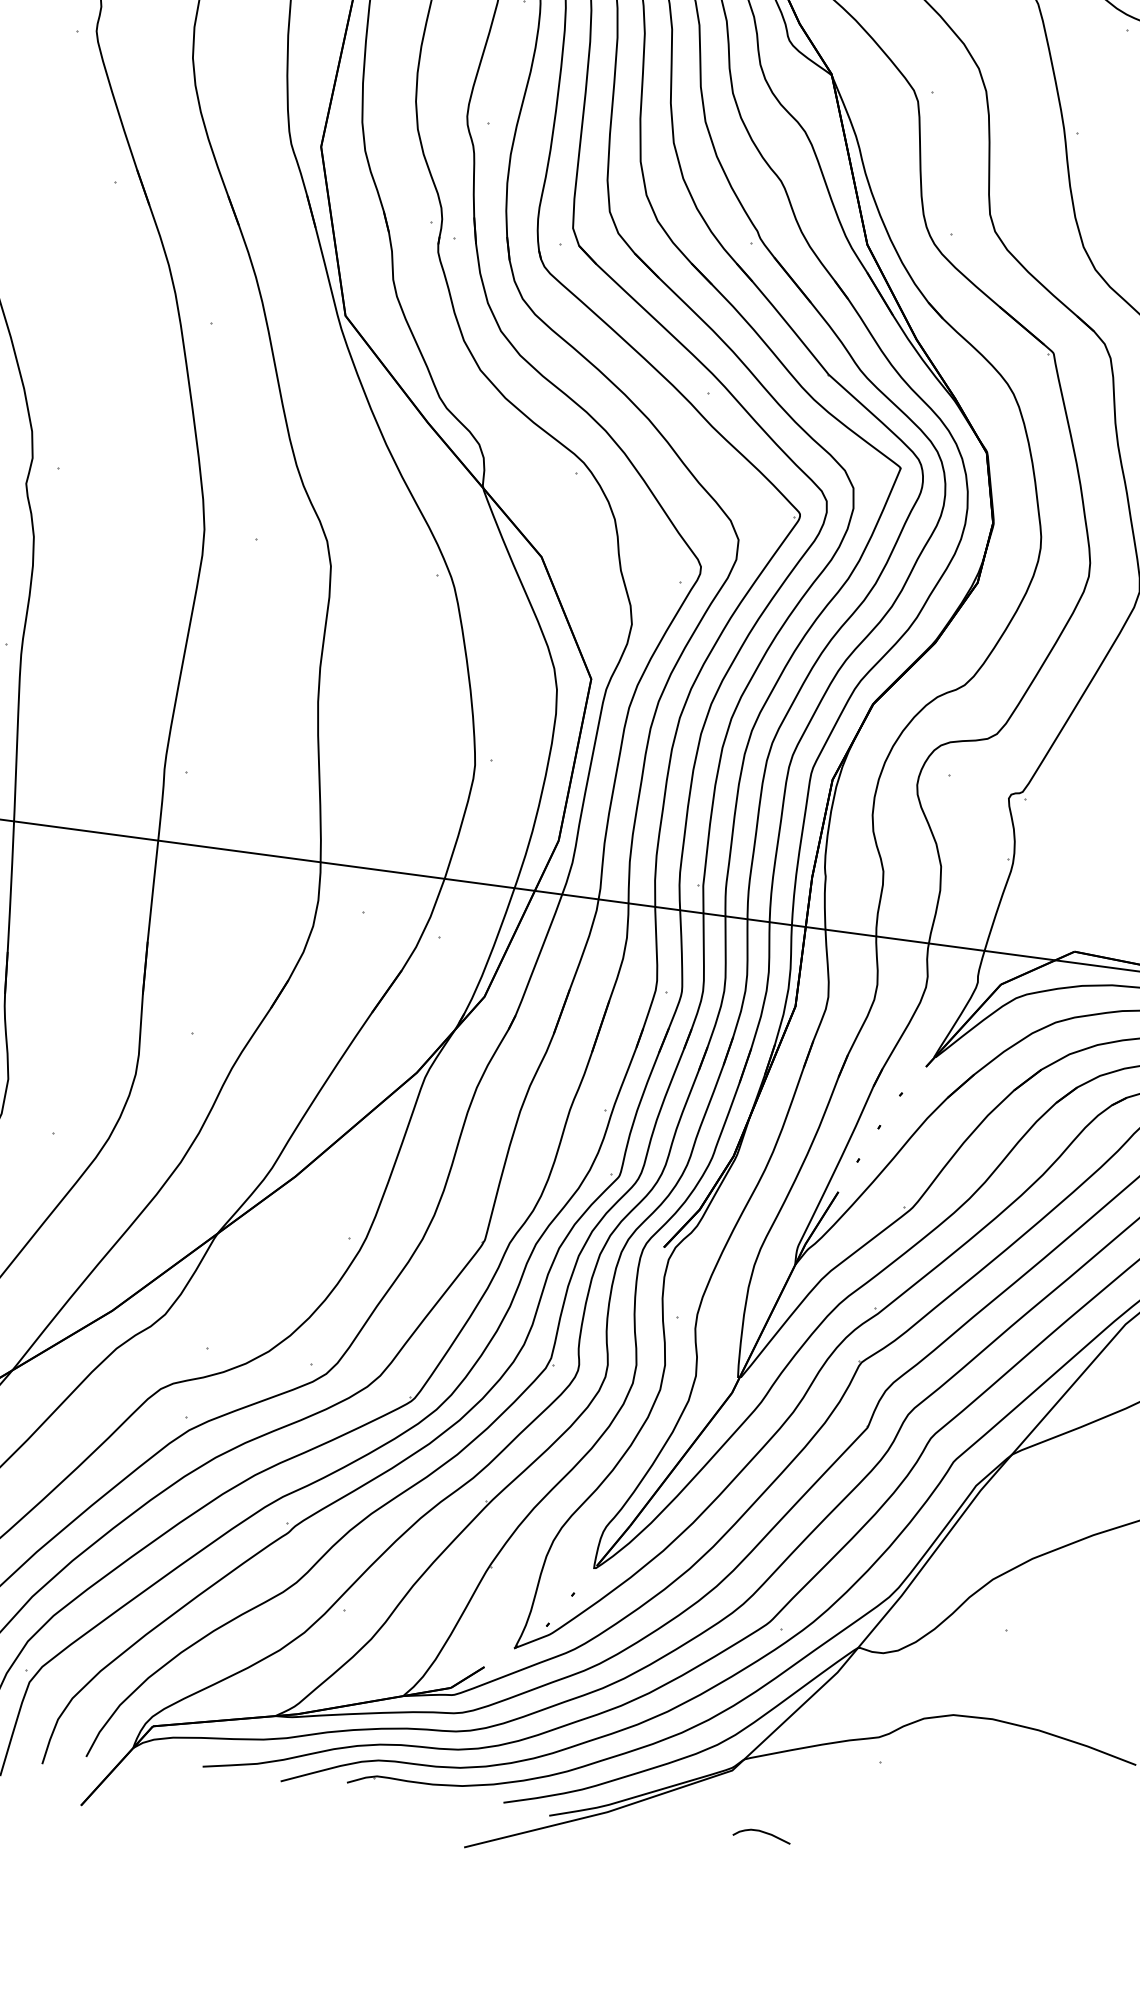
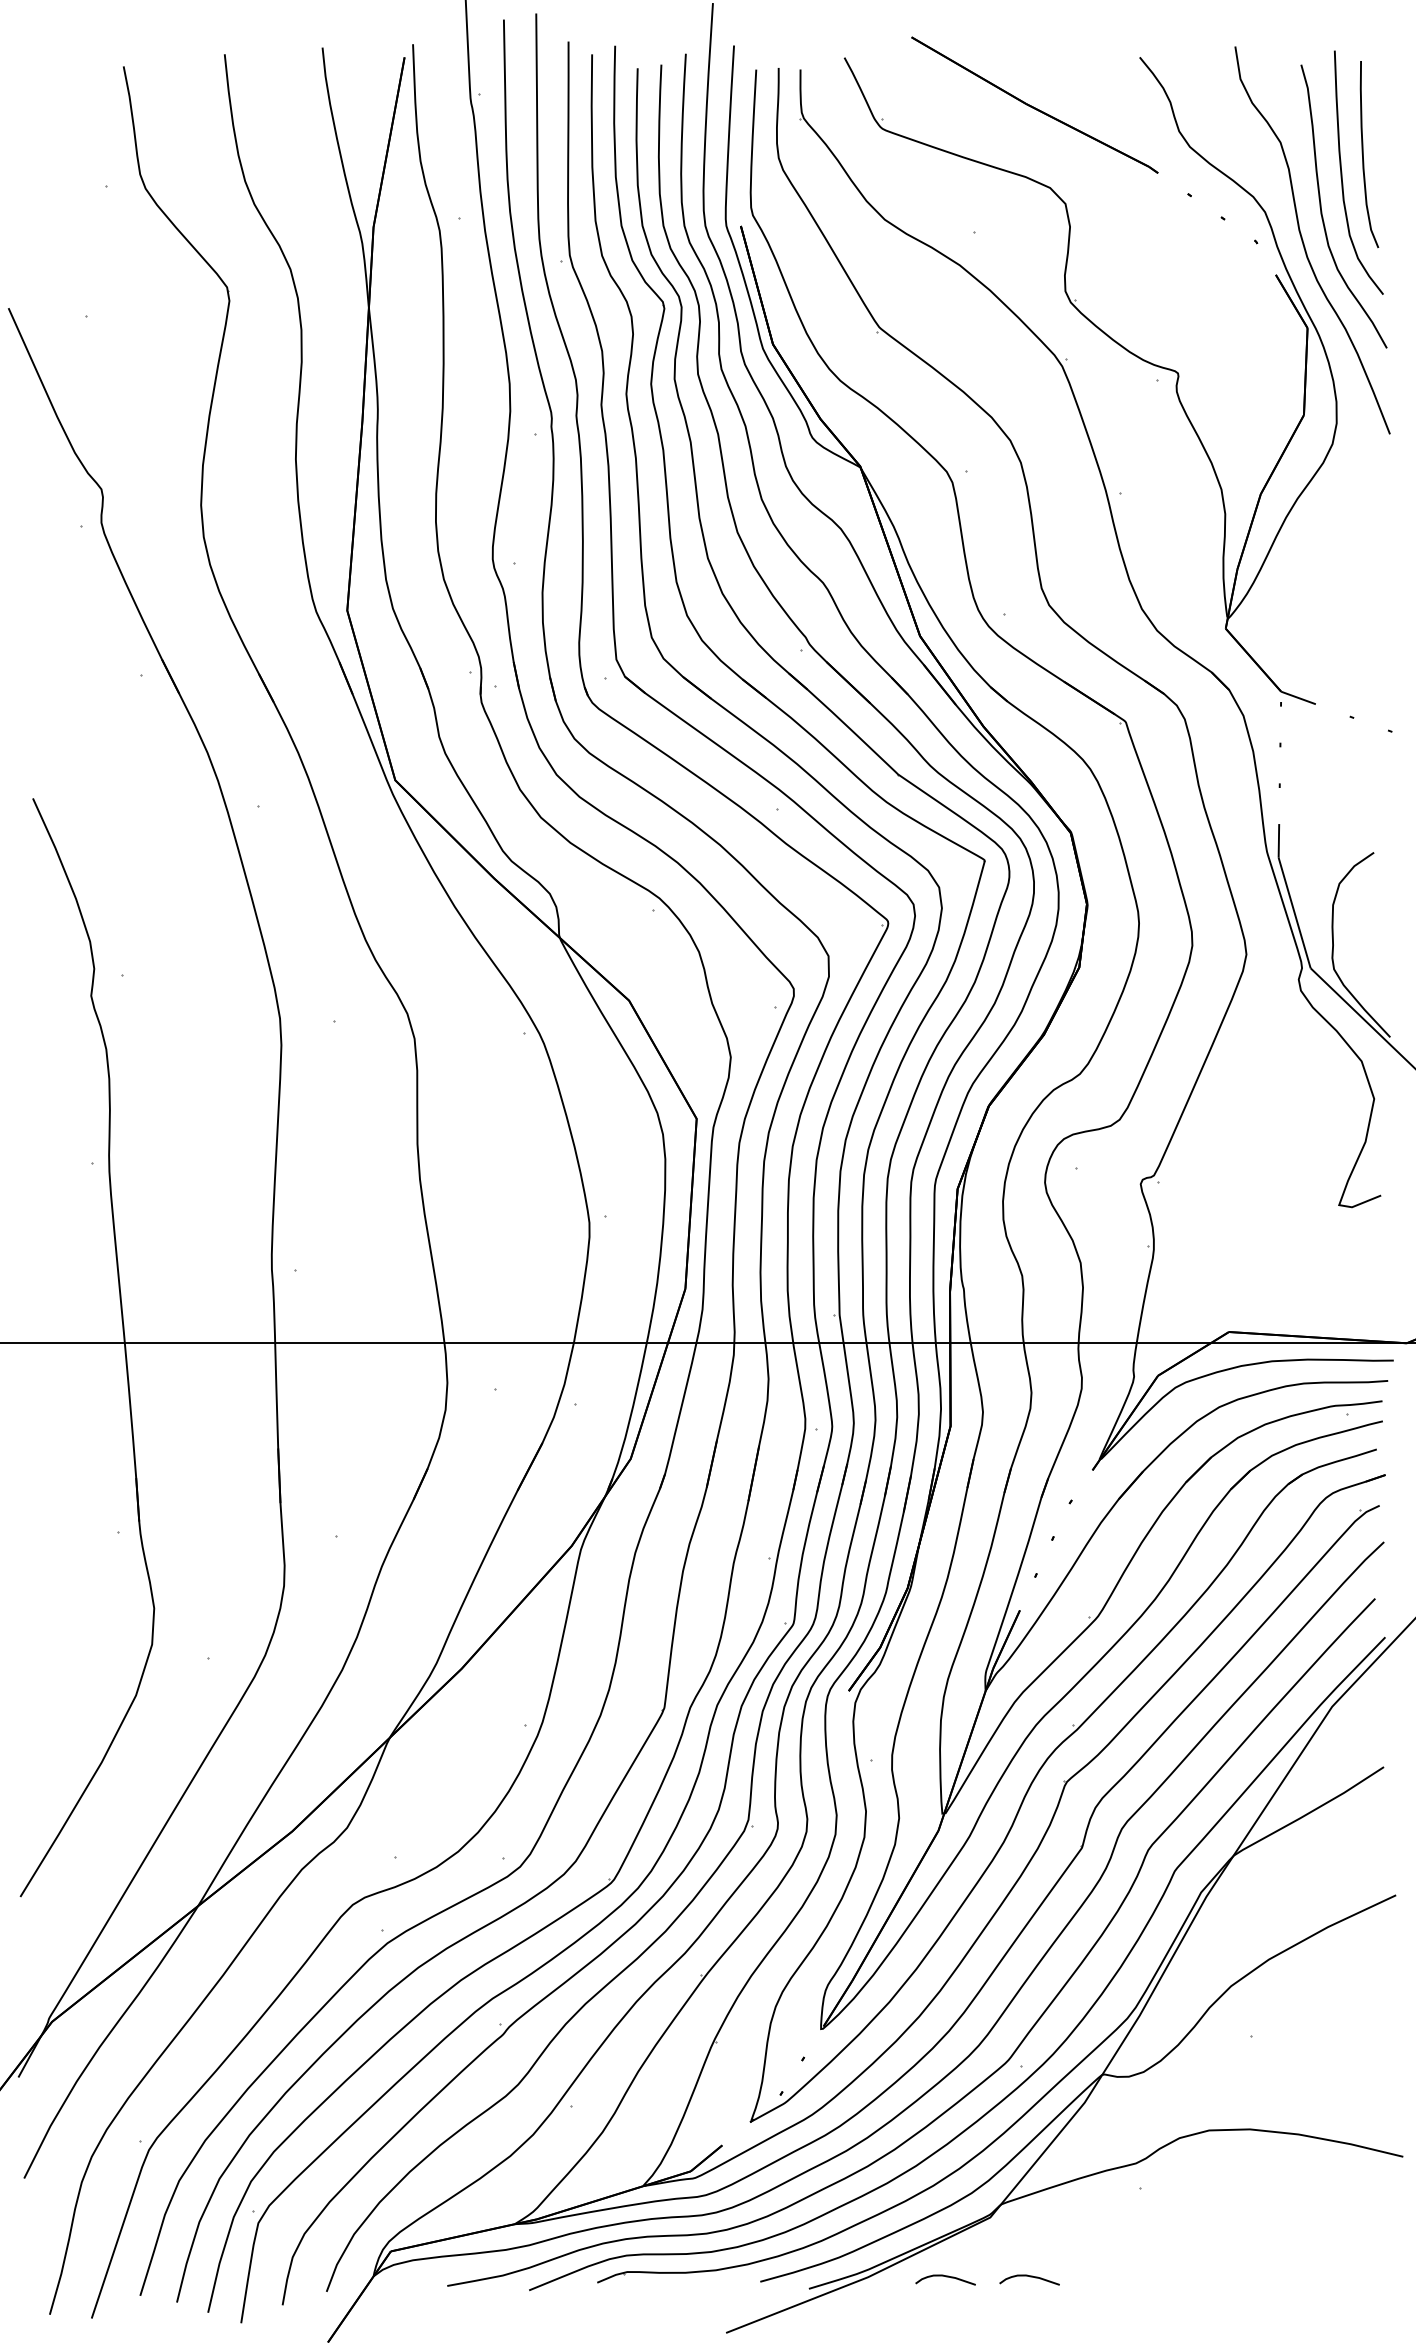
curve: (682, 1822) -> (946, 2277), added

